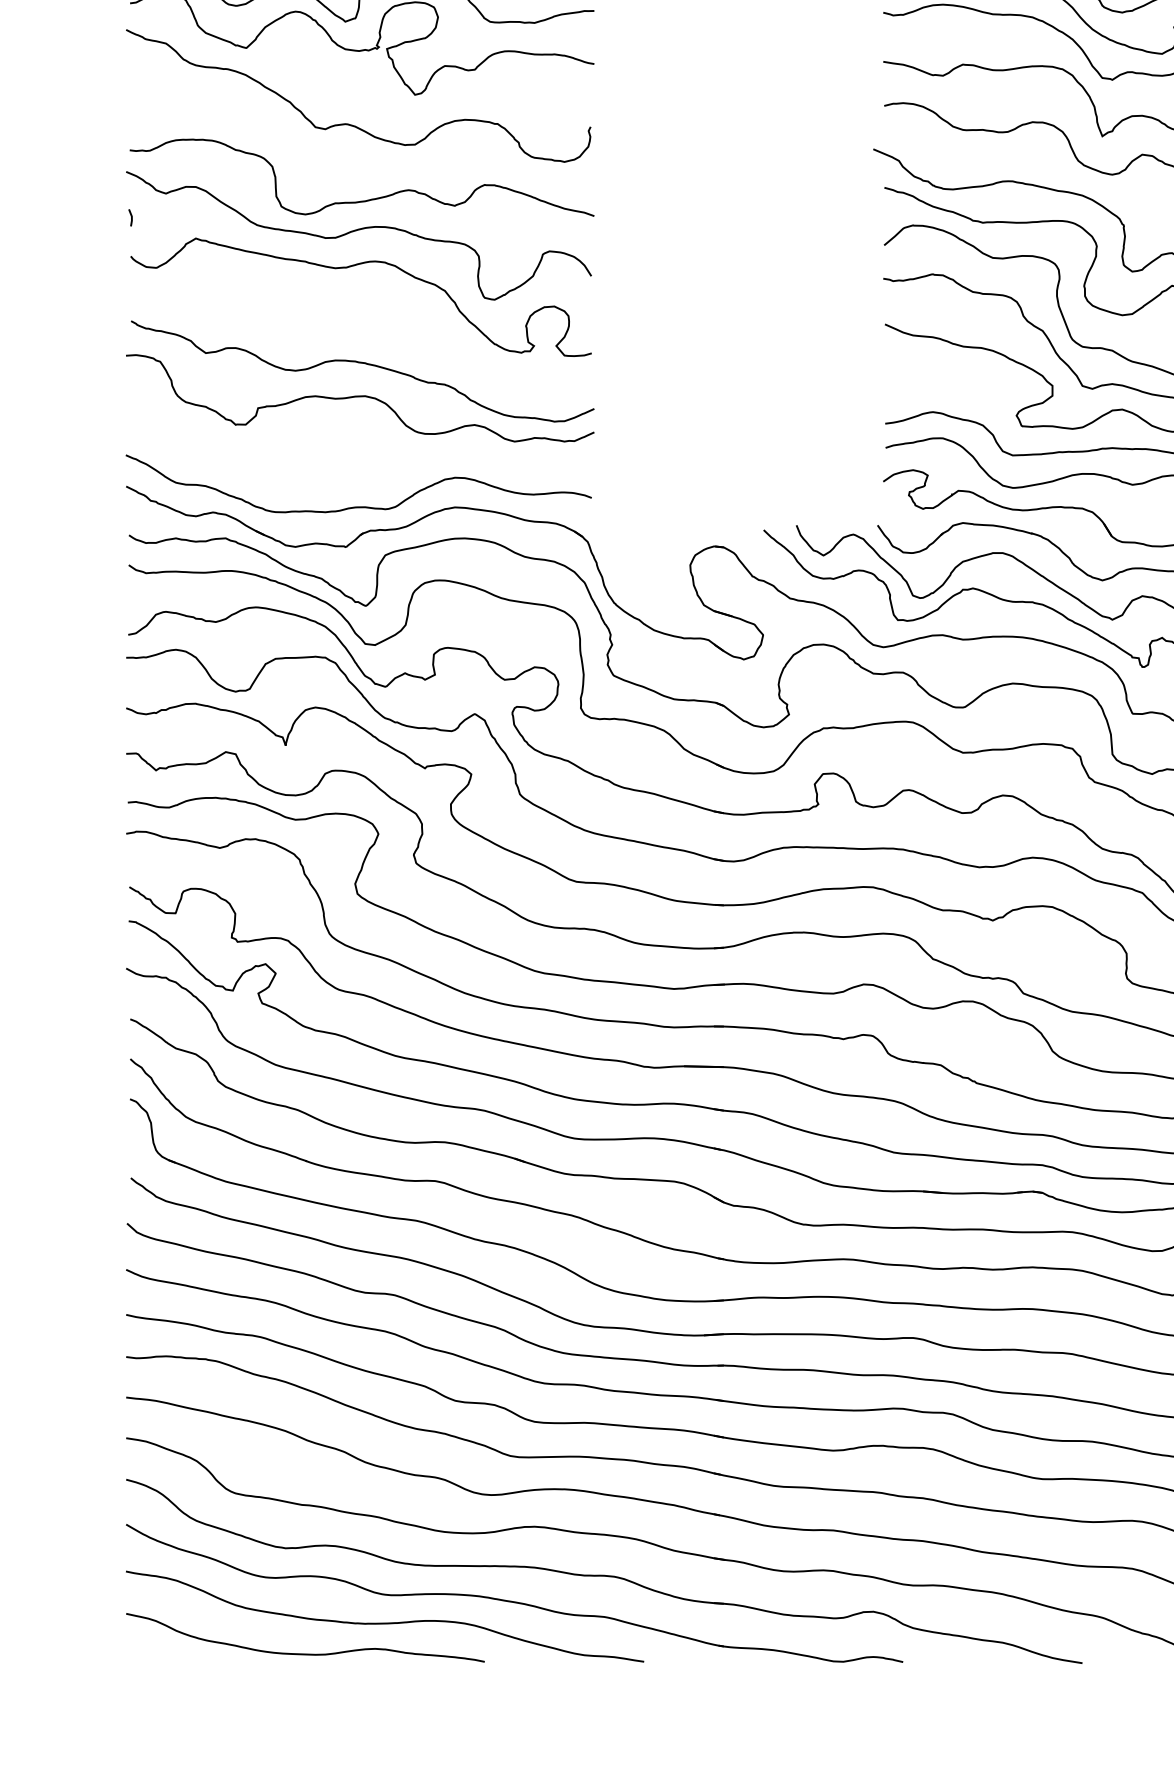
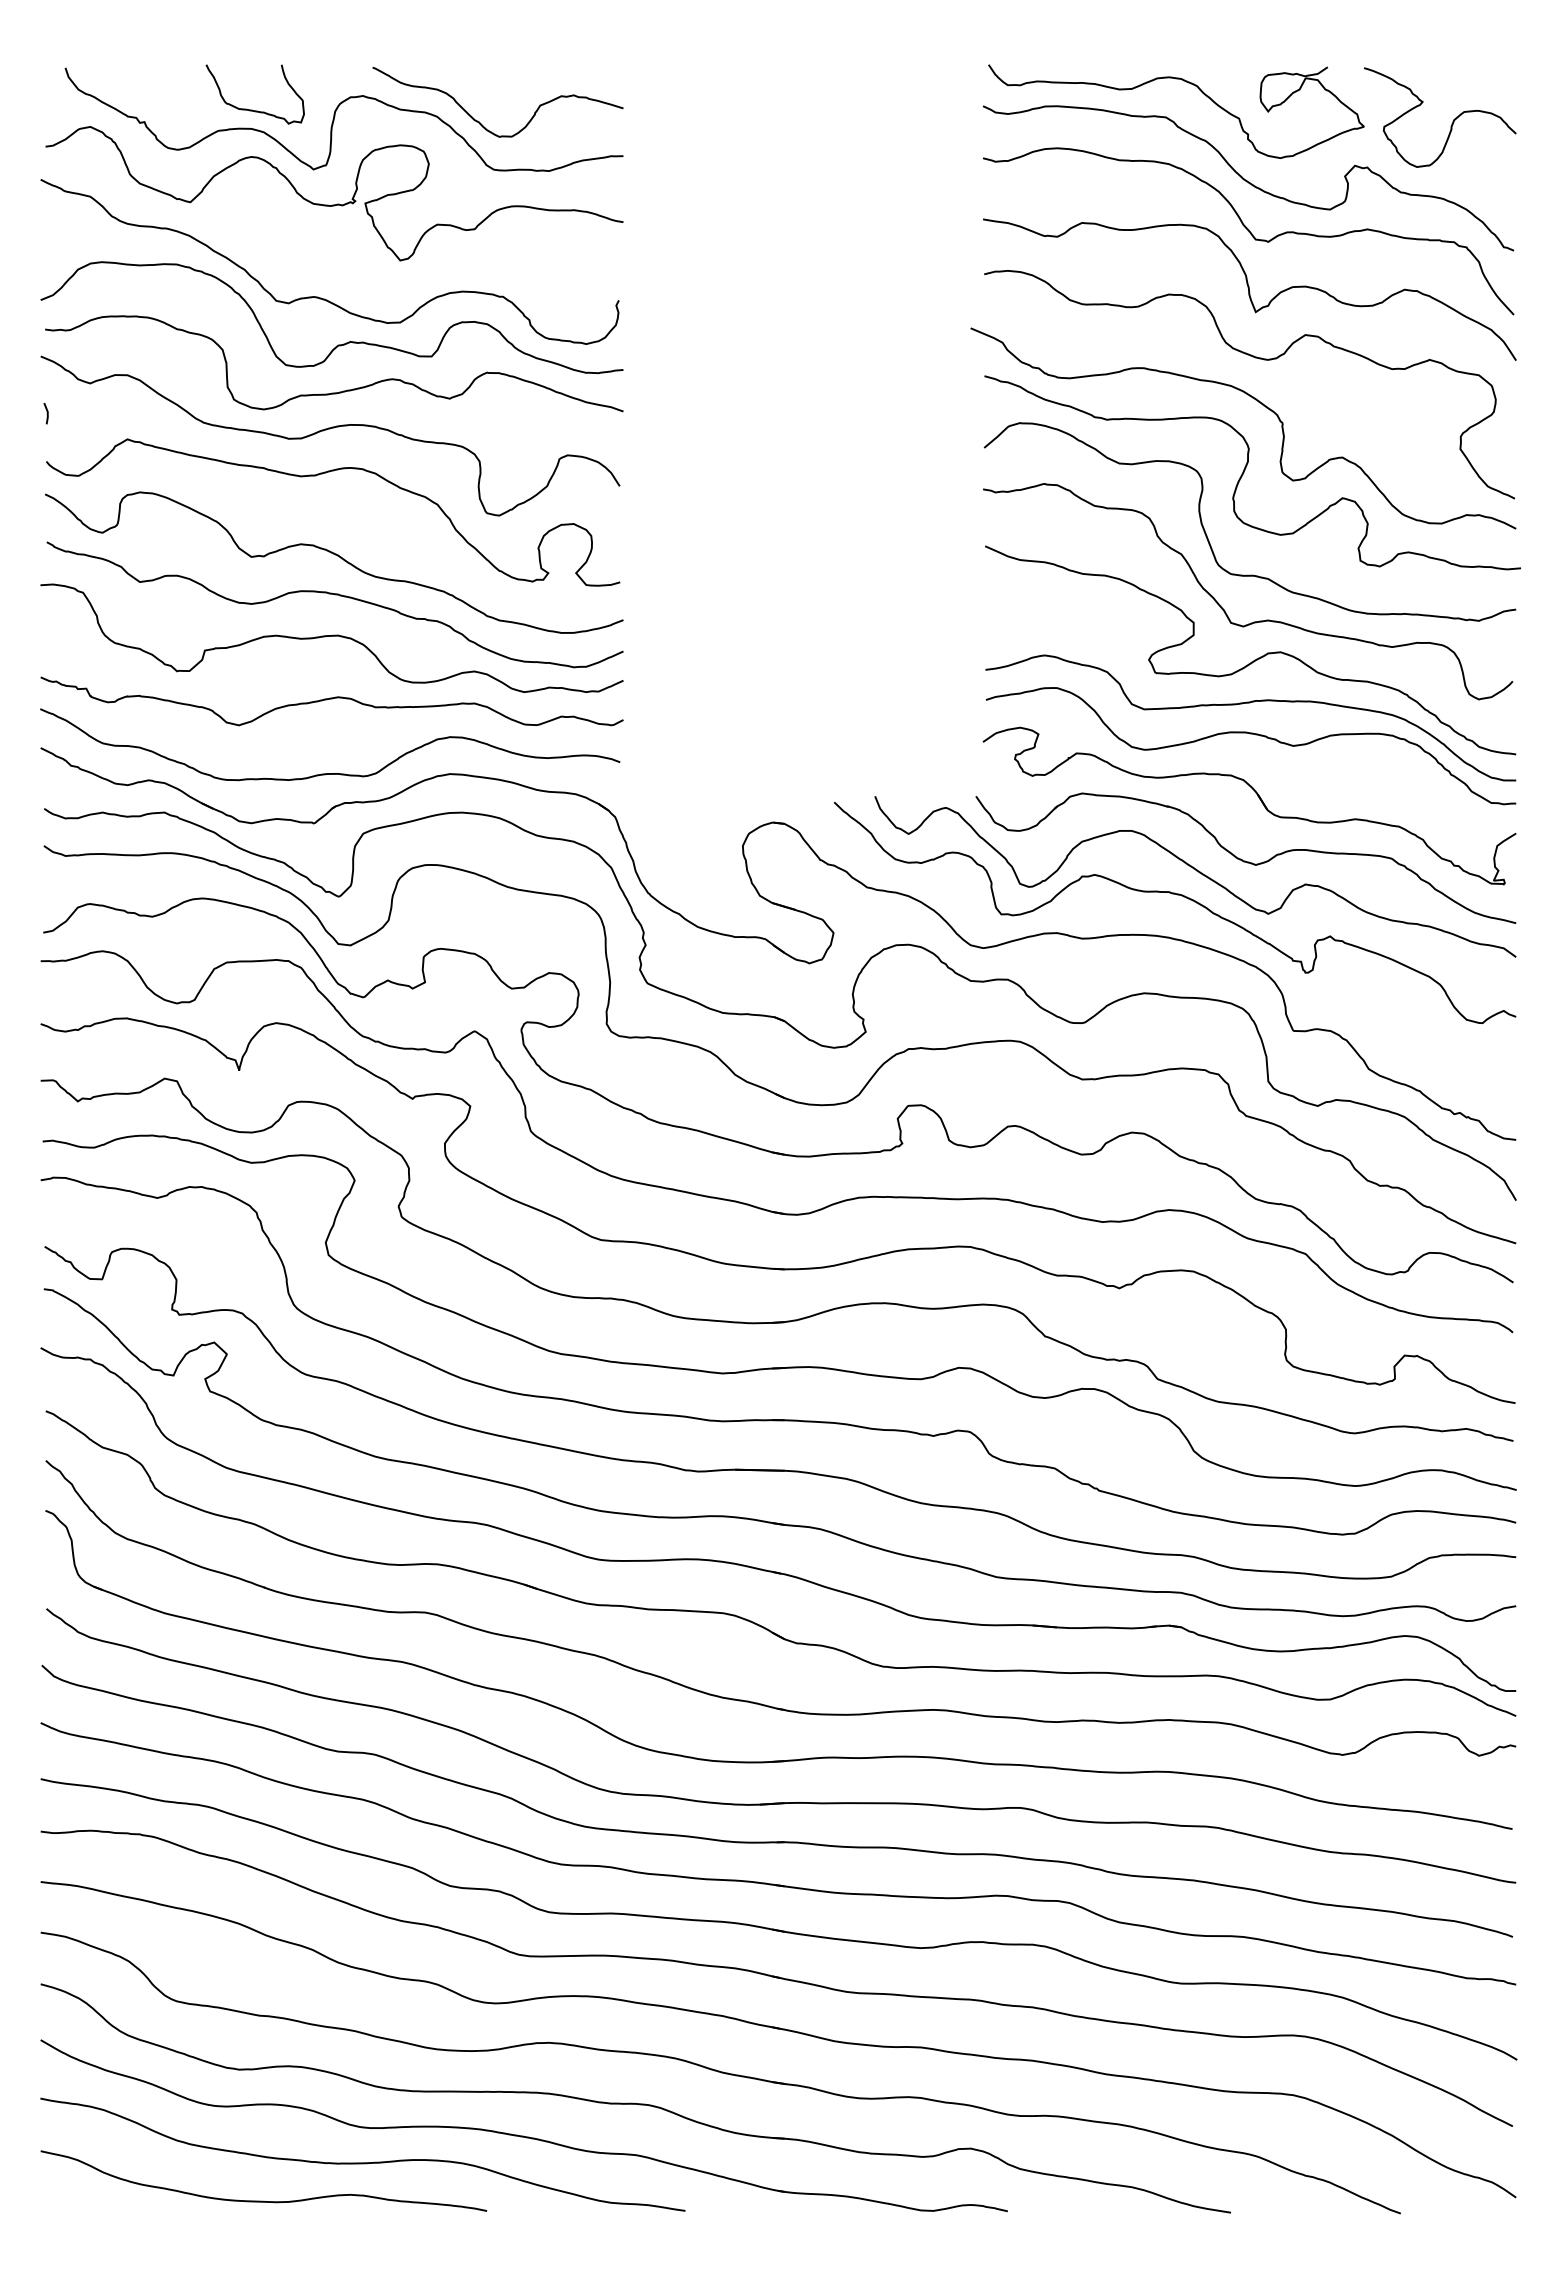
curve: (365, 162) -> (338, 344), added
curve: (364, 332) -> (337, 556), added
curve: (359, 447) -> (331, 699), added

